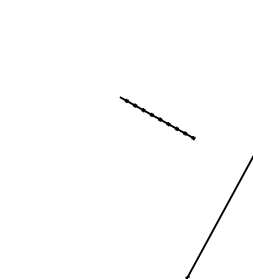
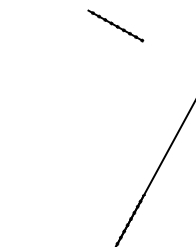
line: (157, 117) -> (115, 25), moved

